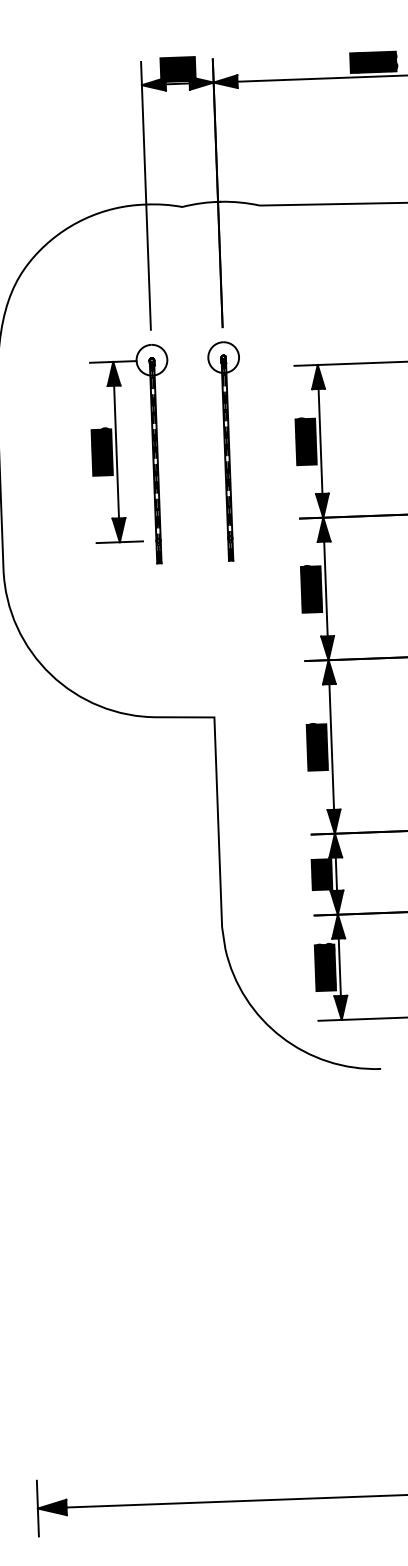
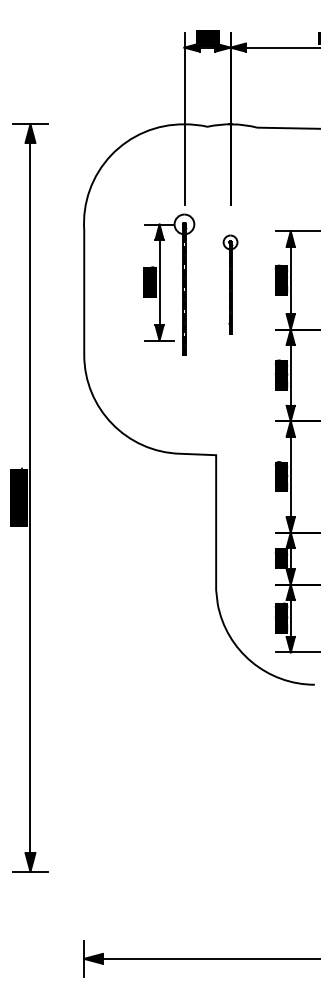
part: (227, 451) -> (230, 284), size x0.7

